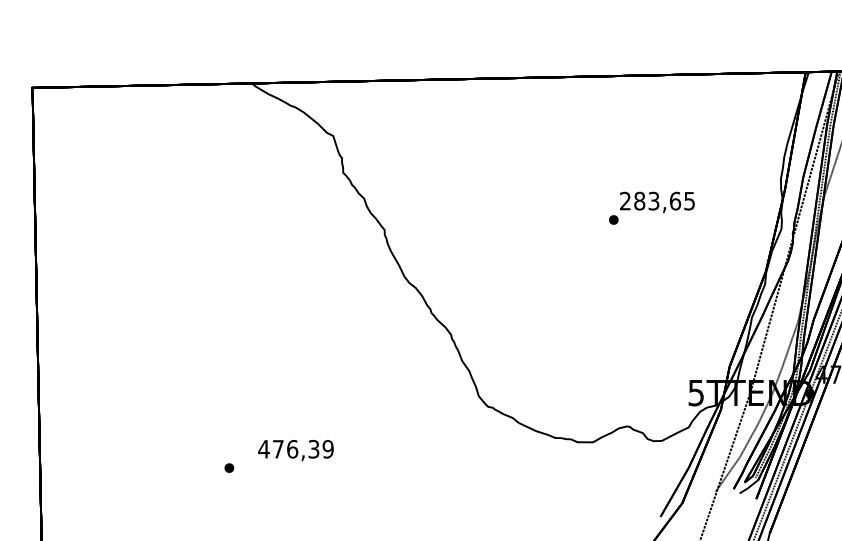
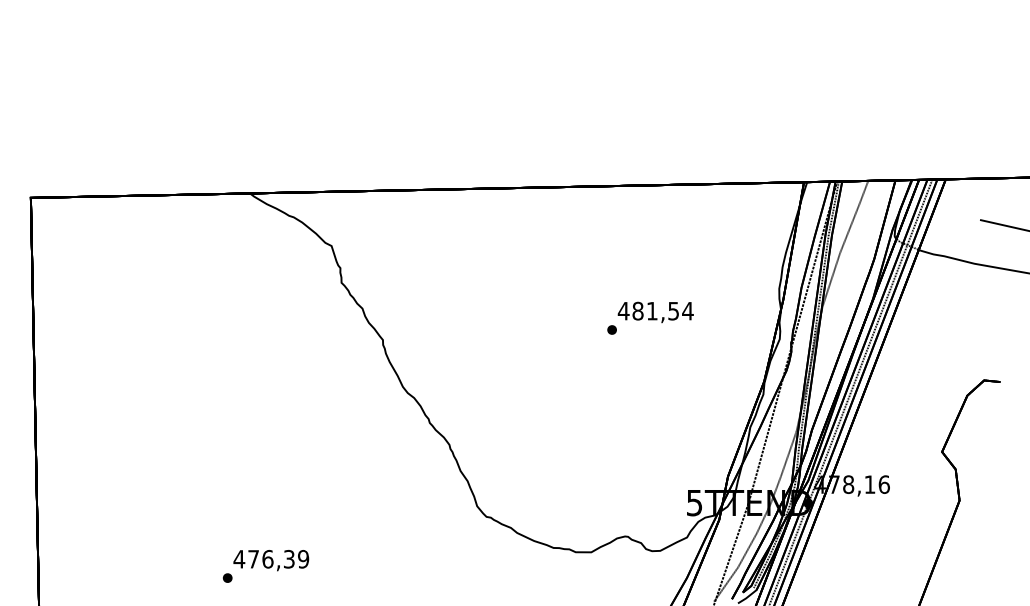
text: (657, 200) -> (655, 310), 283,65 -> 481,54
text: (296, 450) -> (271, 560), moved

